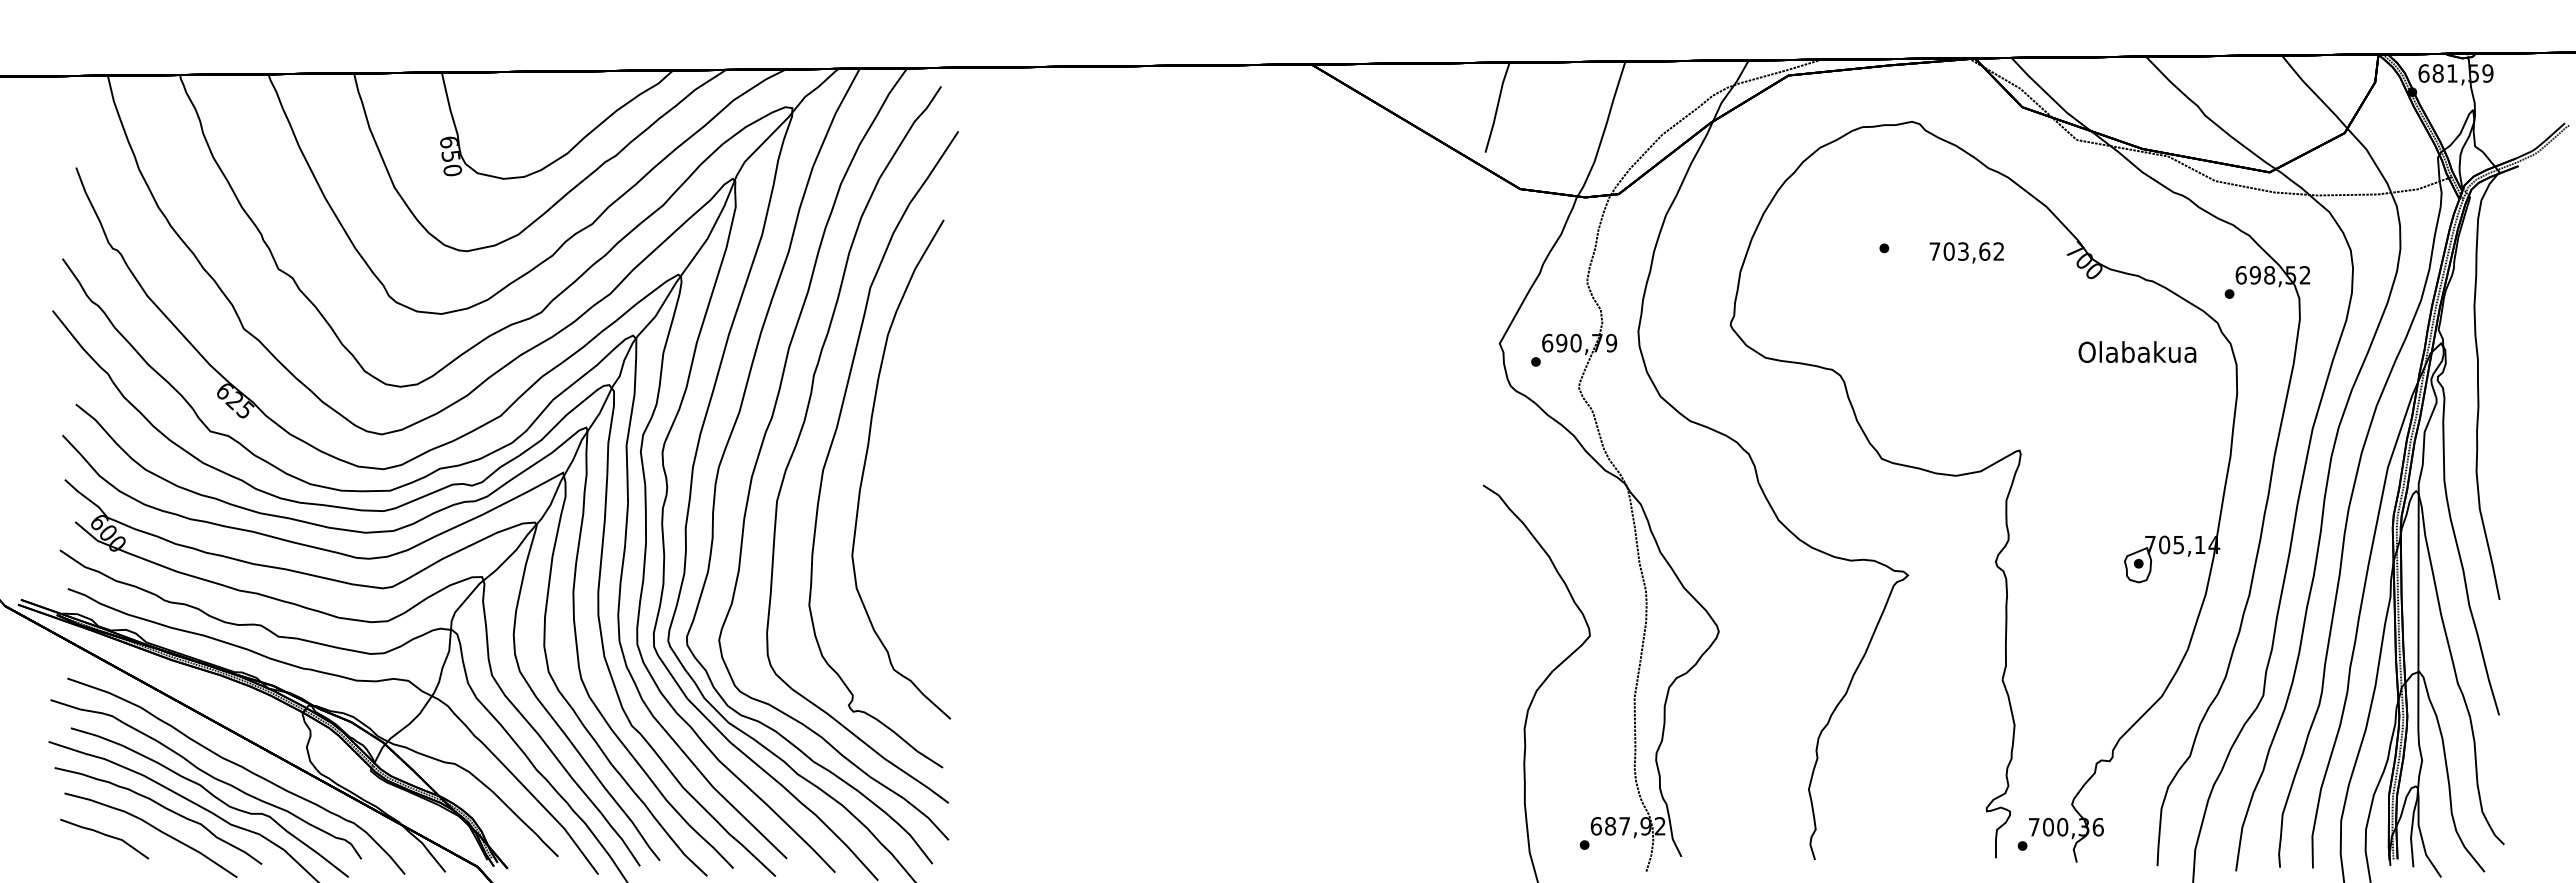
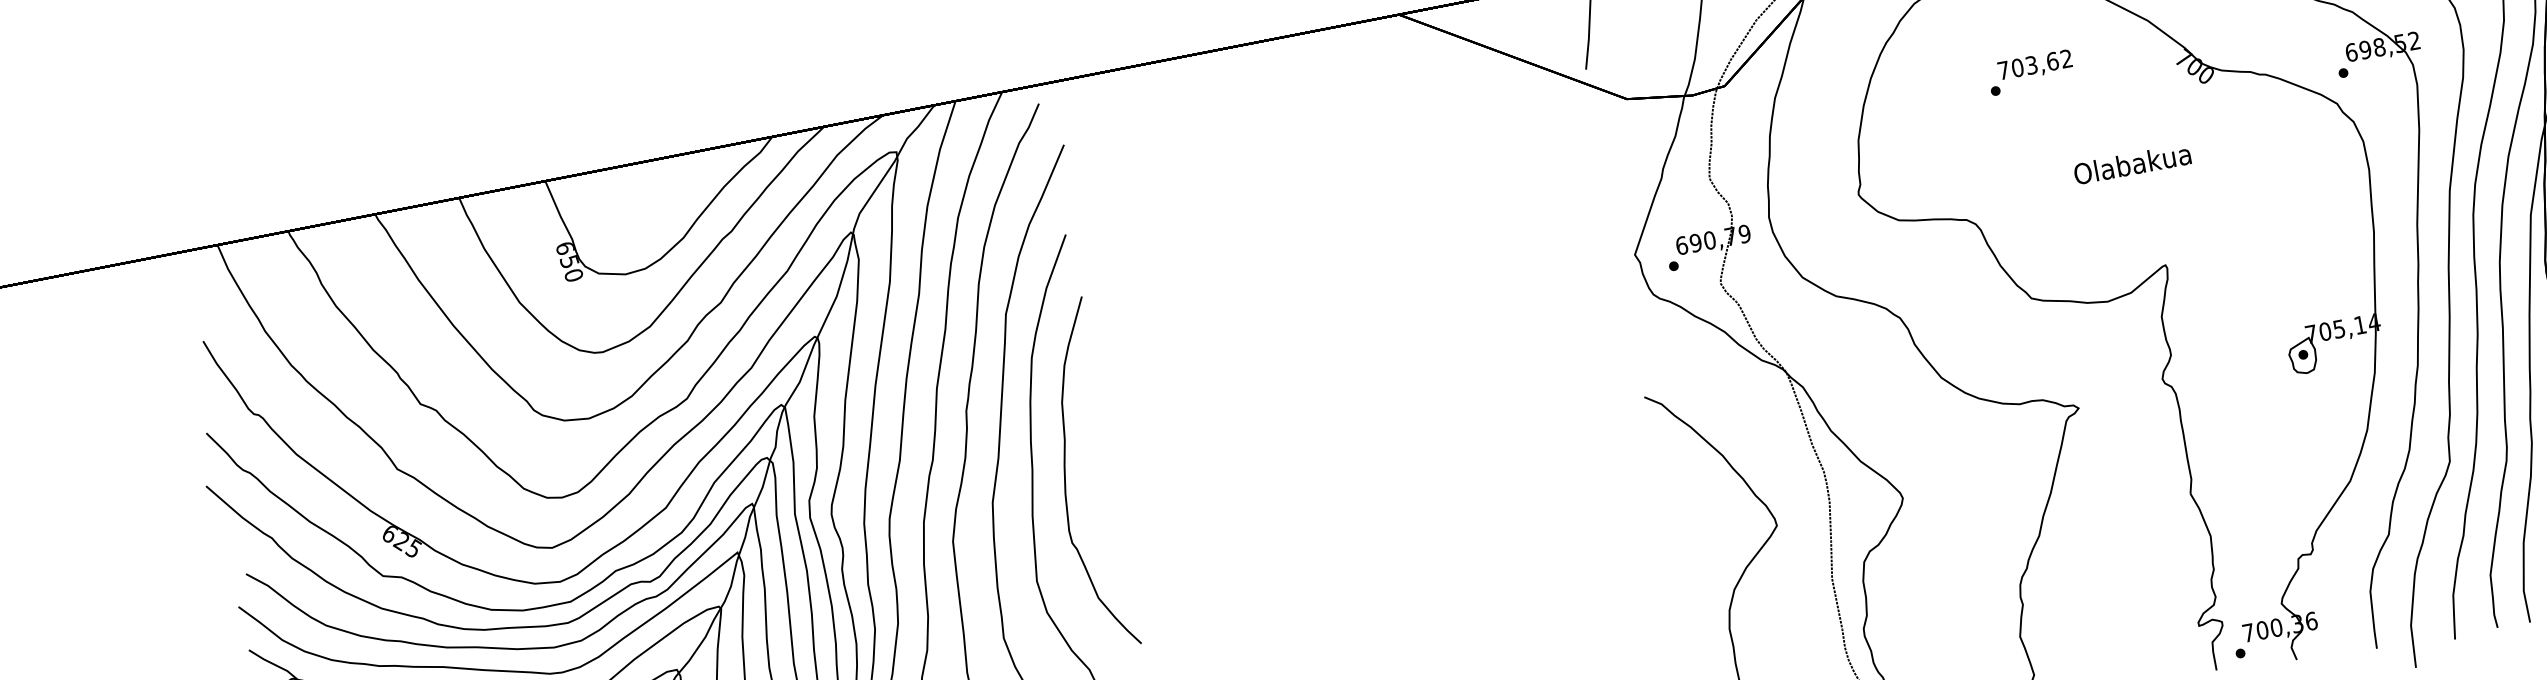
text: (1966, 252) -> (2034, 65), moved
text: (2137, 351) -> (2132, 163), moved
curve: (900, 455) -> (1066, 474), added

